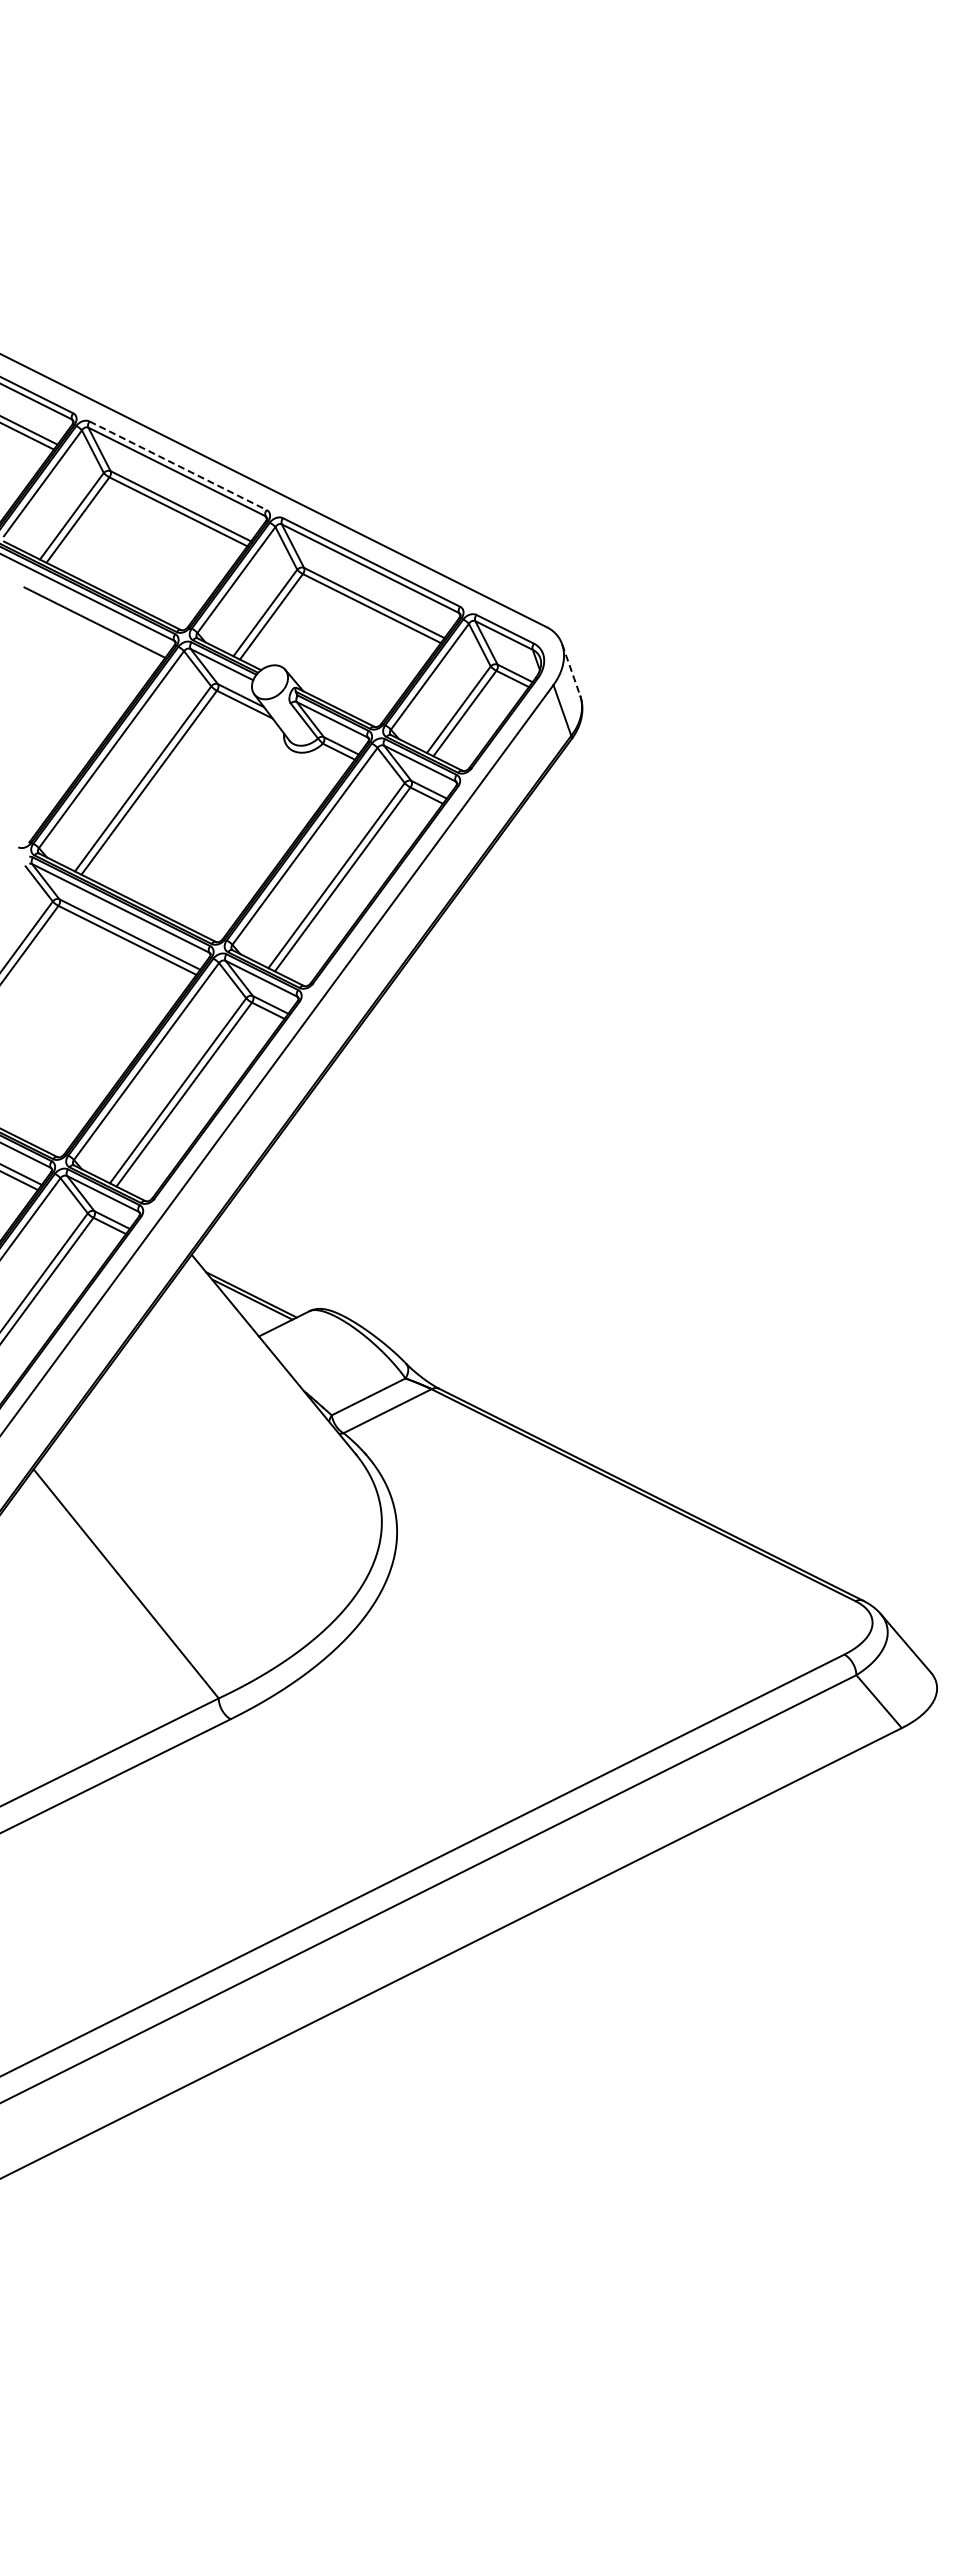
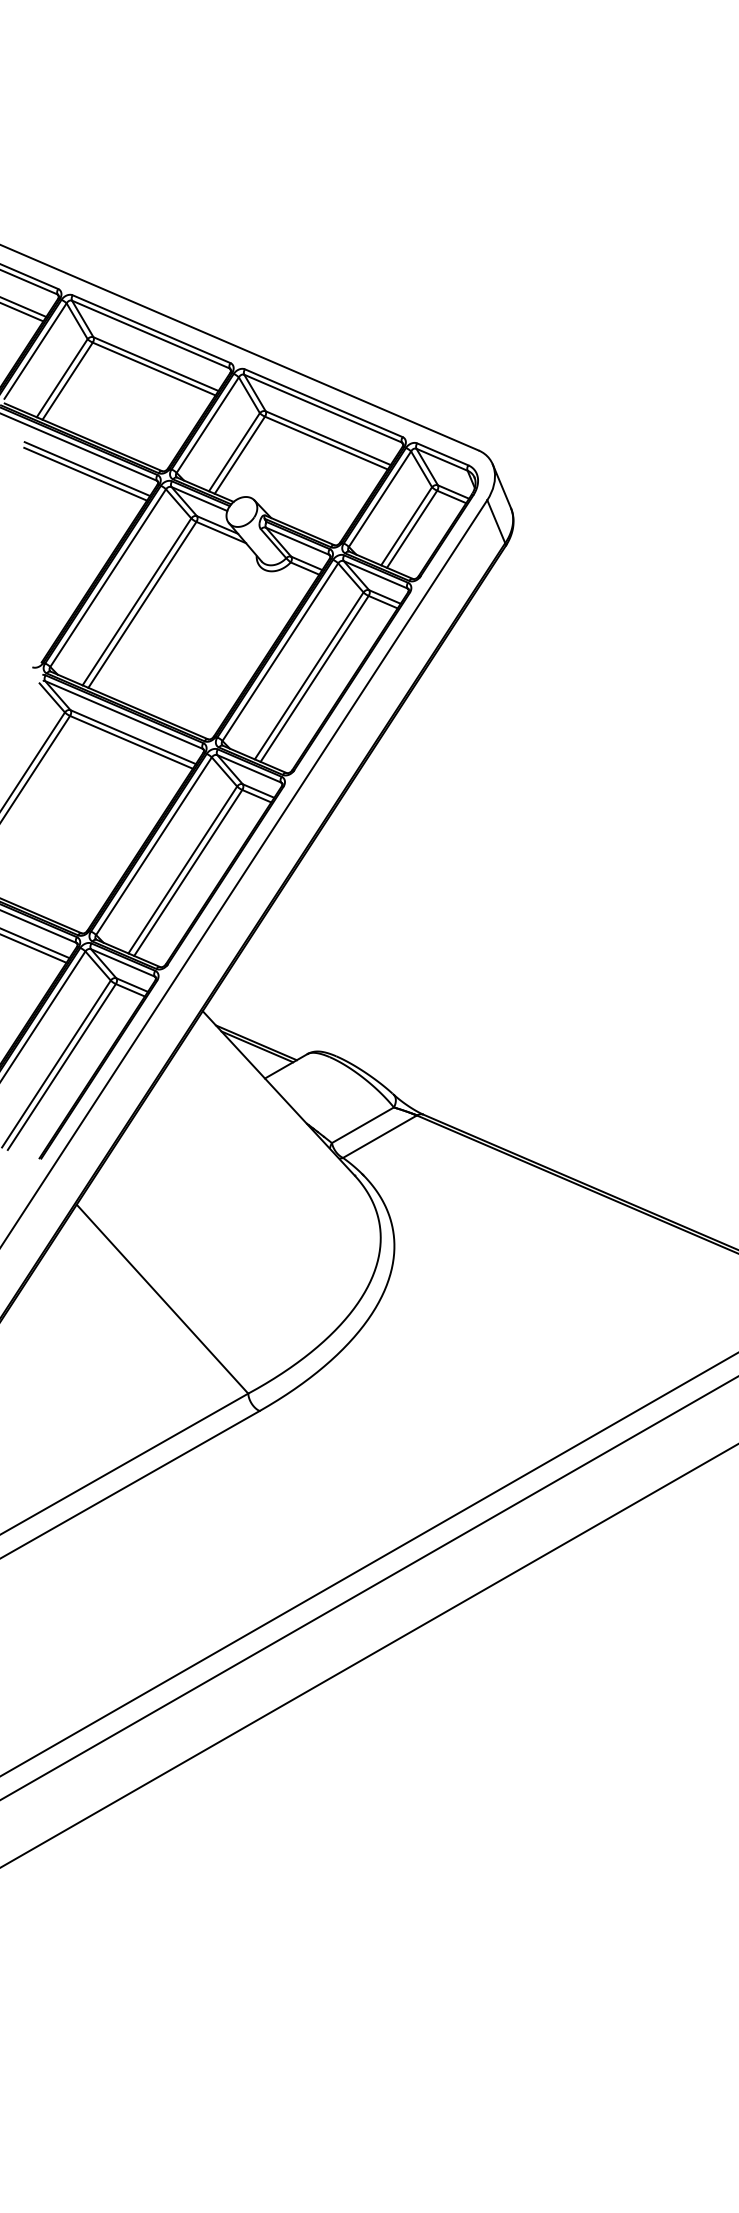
line: (178, 465) -> (151, 328), dashed -> solid
line: (92, 628) -> (85, 474), added
line: (571, 670) -> (502, 486), dashed -> solid

